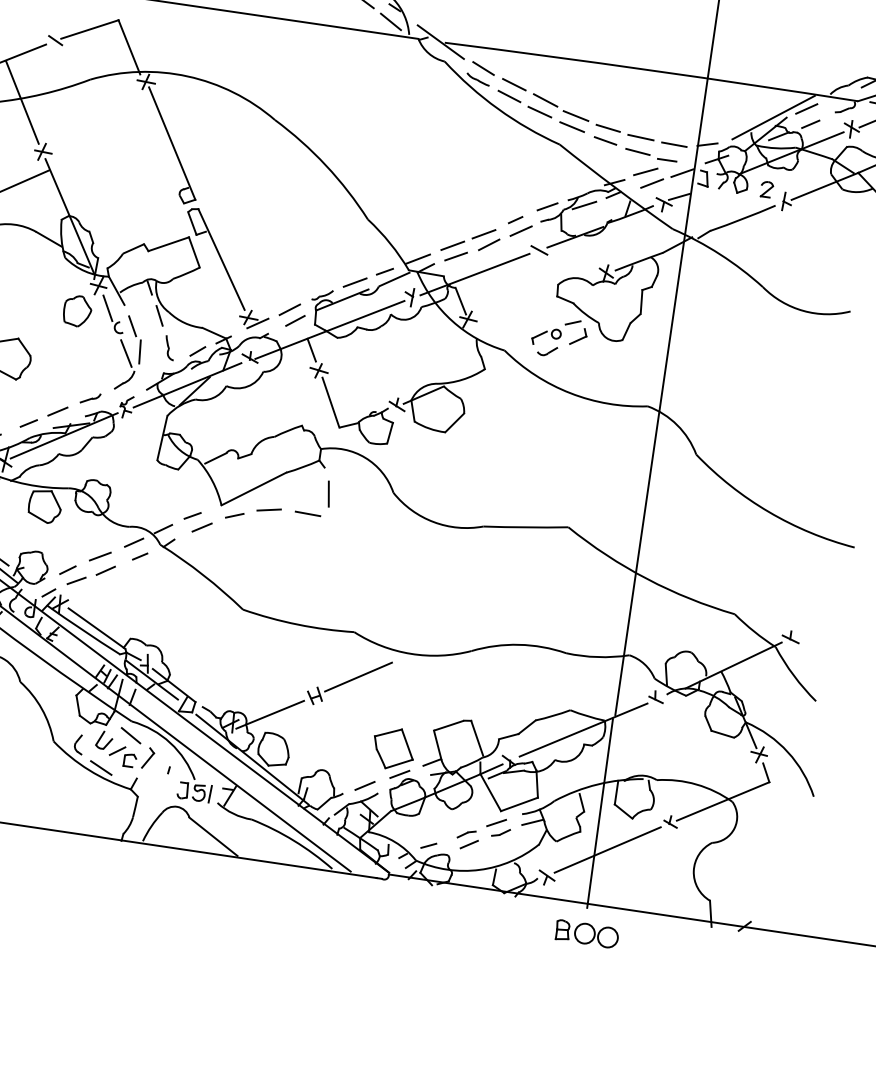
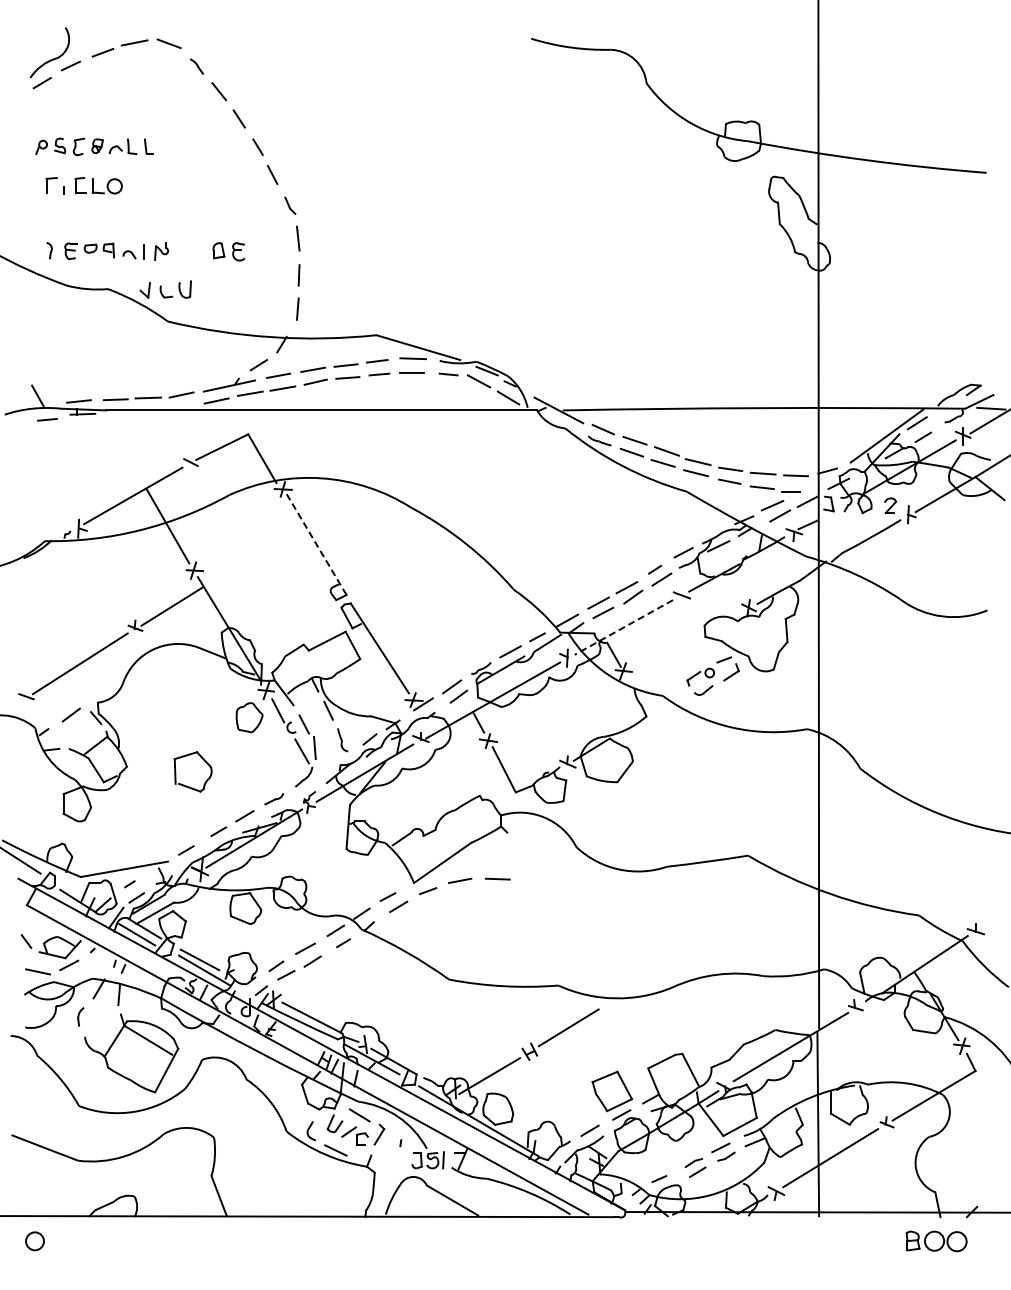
line: (172, 143) -> (316, 544), solid -> dashed
line: (474, 274) -> (623, 627), solid -> dashed
line: (328, 494) -> (514, 857), removed
part: (586, 934) -> (936, 1241), moved

